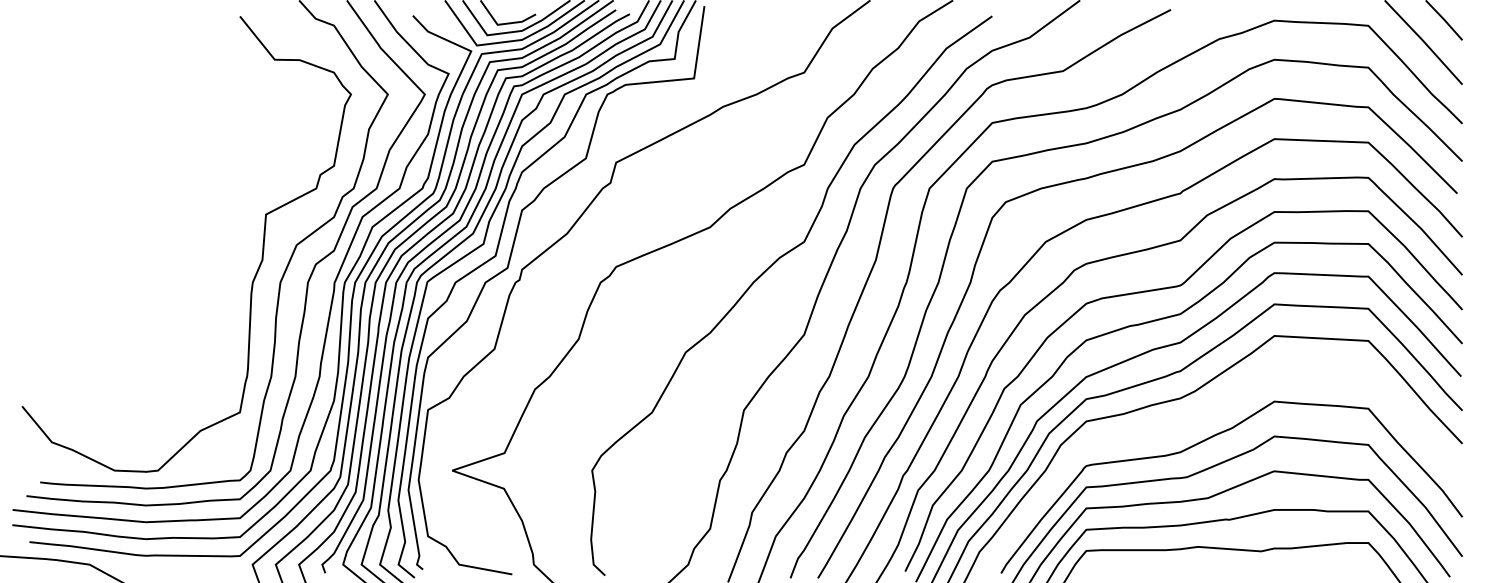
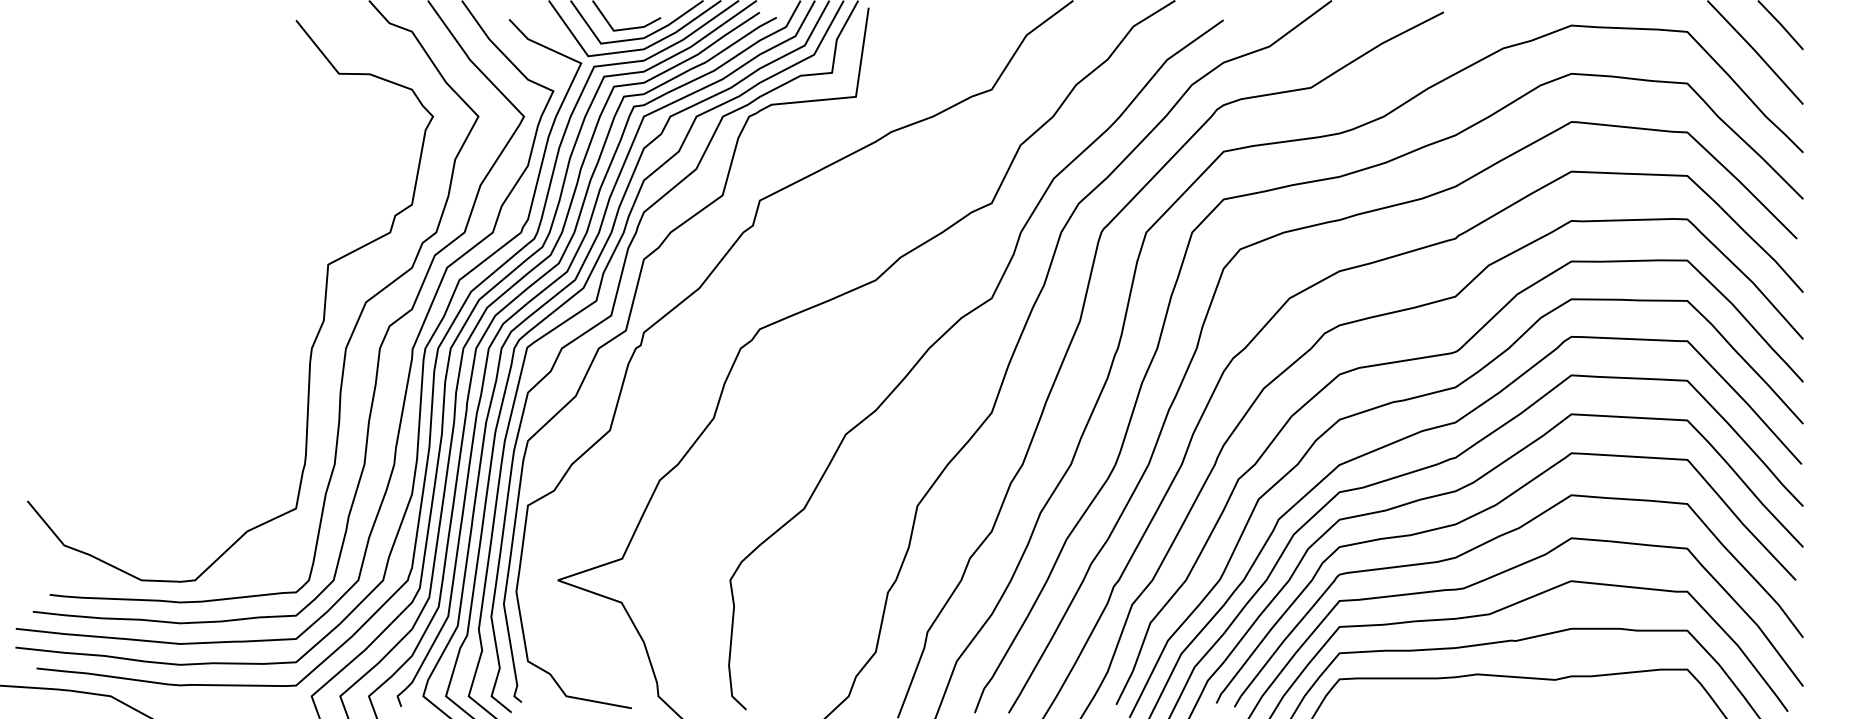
curve: (1195, 418) -> (1474, 516), added

